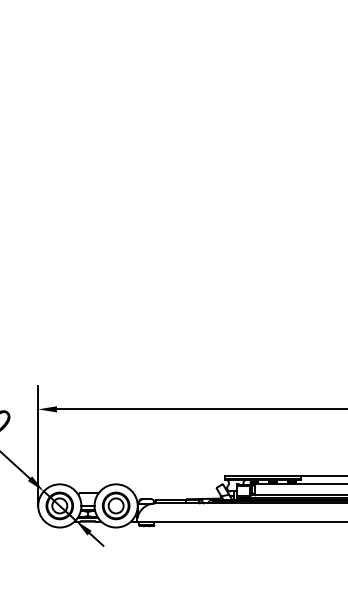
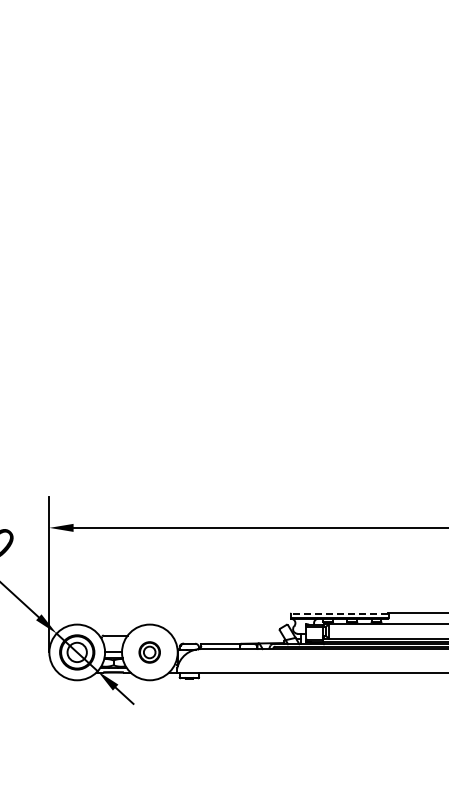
line: (263, 475) -> (339, 613), solid -> dashed
part: (115, 505) -> (149, 652), size x0.6

